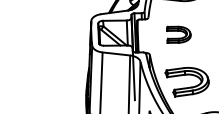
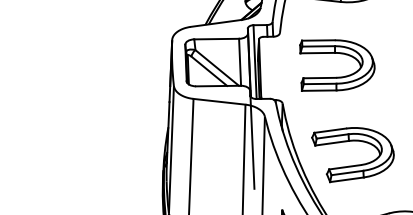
part: (178, 34) -> (336, 65), size x1.67

